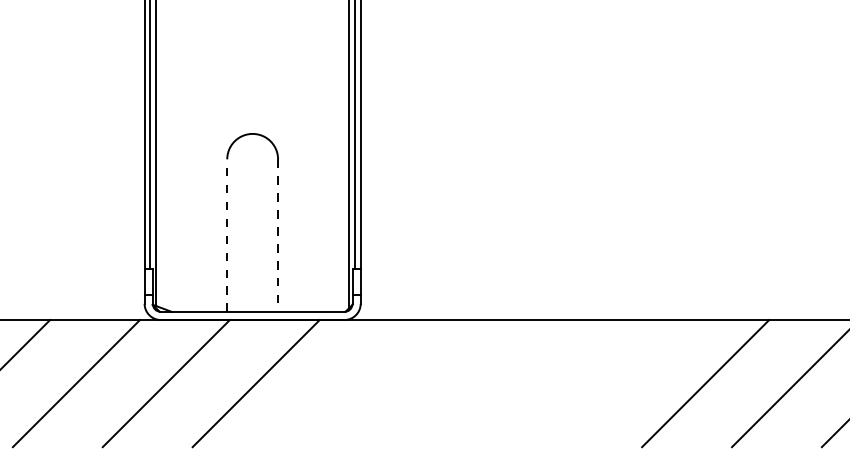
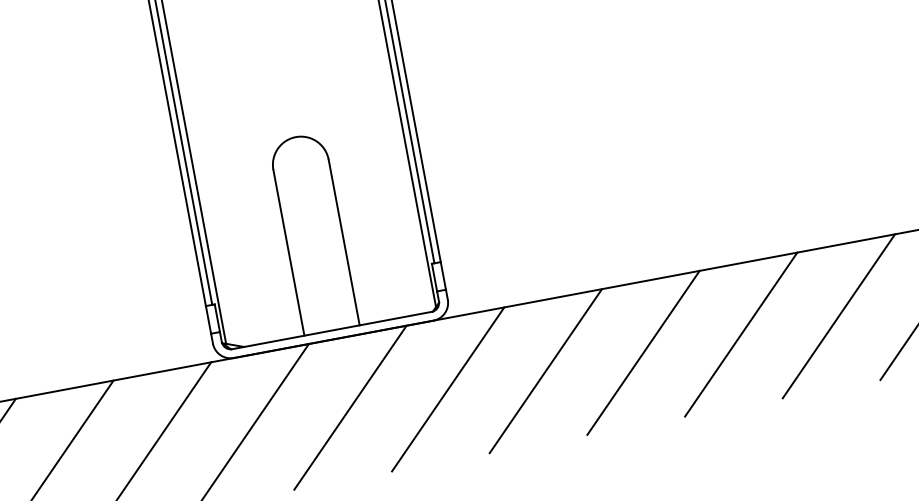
line: (227, 235) -> (289, 252), dashed -> solid
line: (278, 236) -> (344, 243), dashed -> solid
line: (345, 383) -> (447, 389), added
line: (435, 383) -> (545, 371), added
line: (525, 383) -> (643, 352), added
line: (615, 383) -> (740, 334), added

